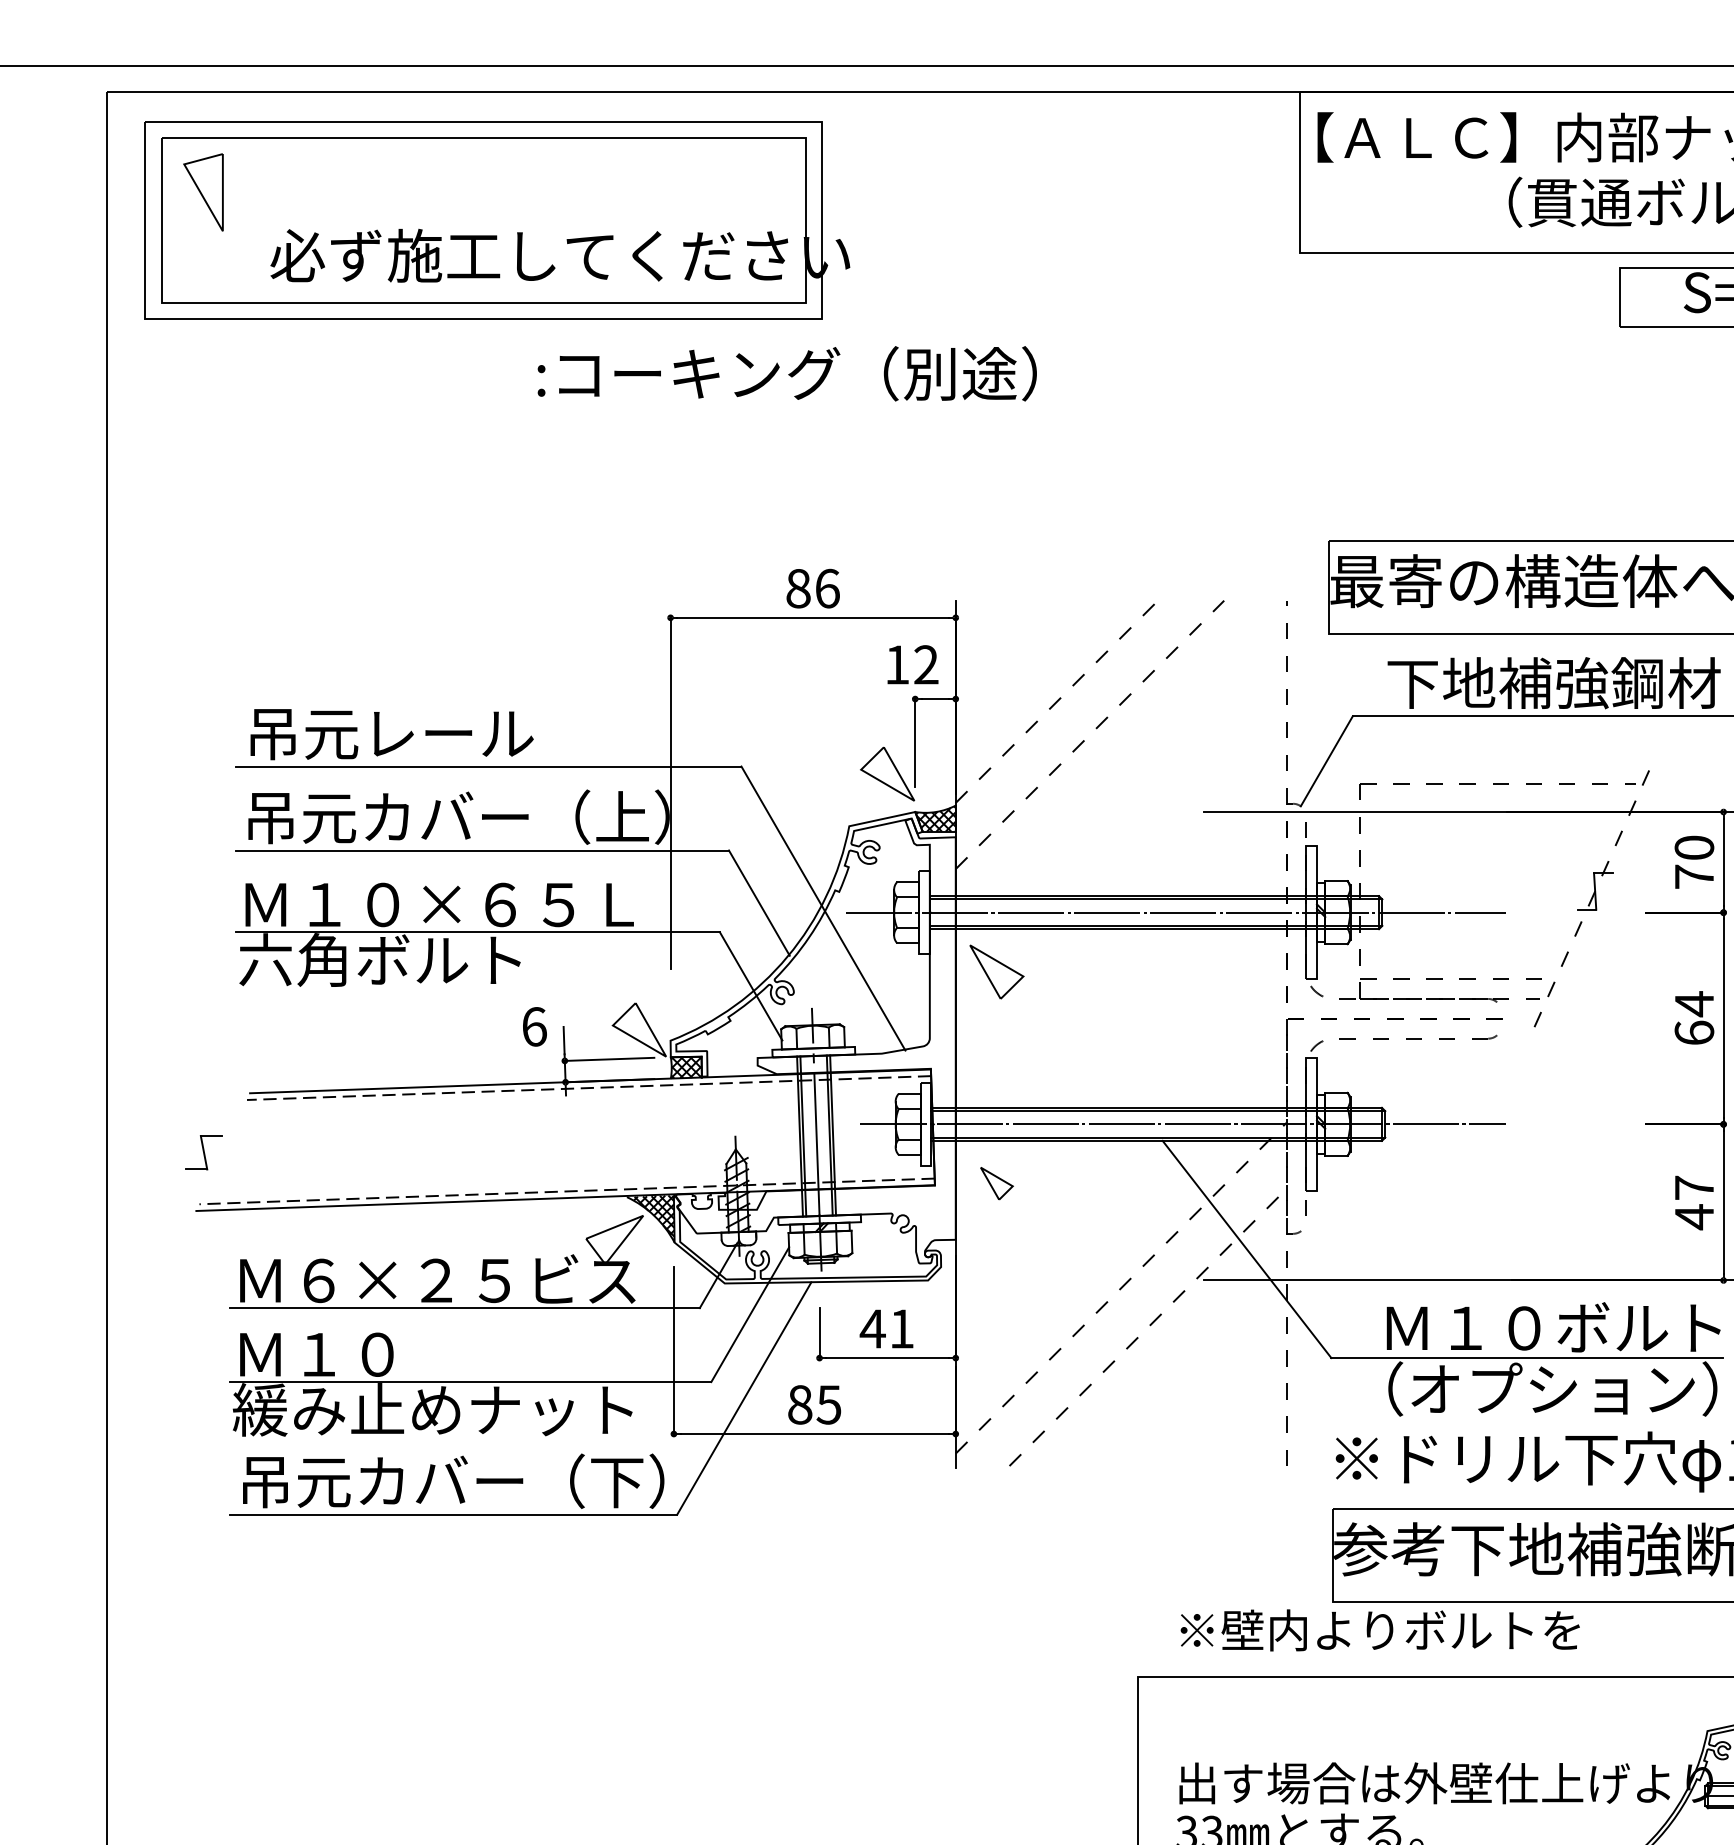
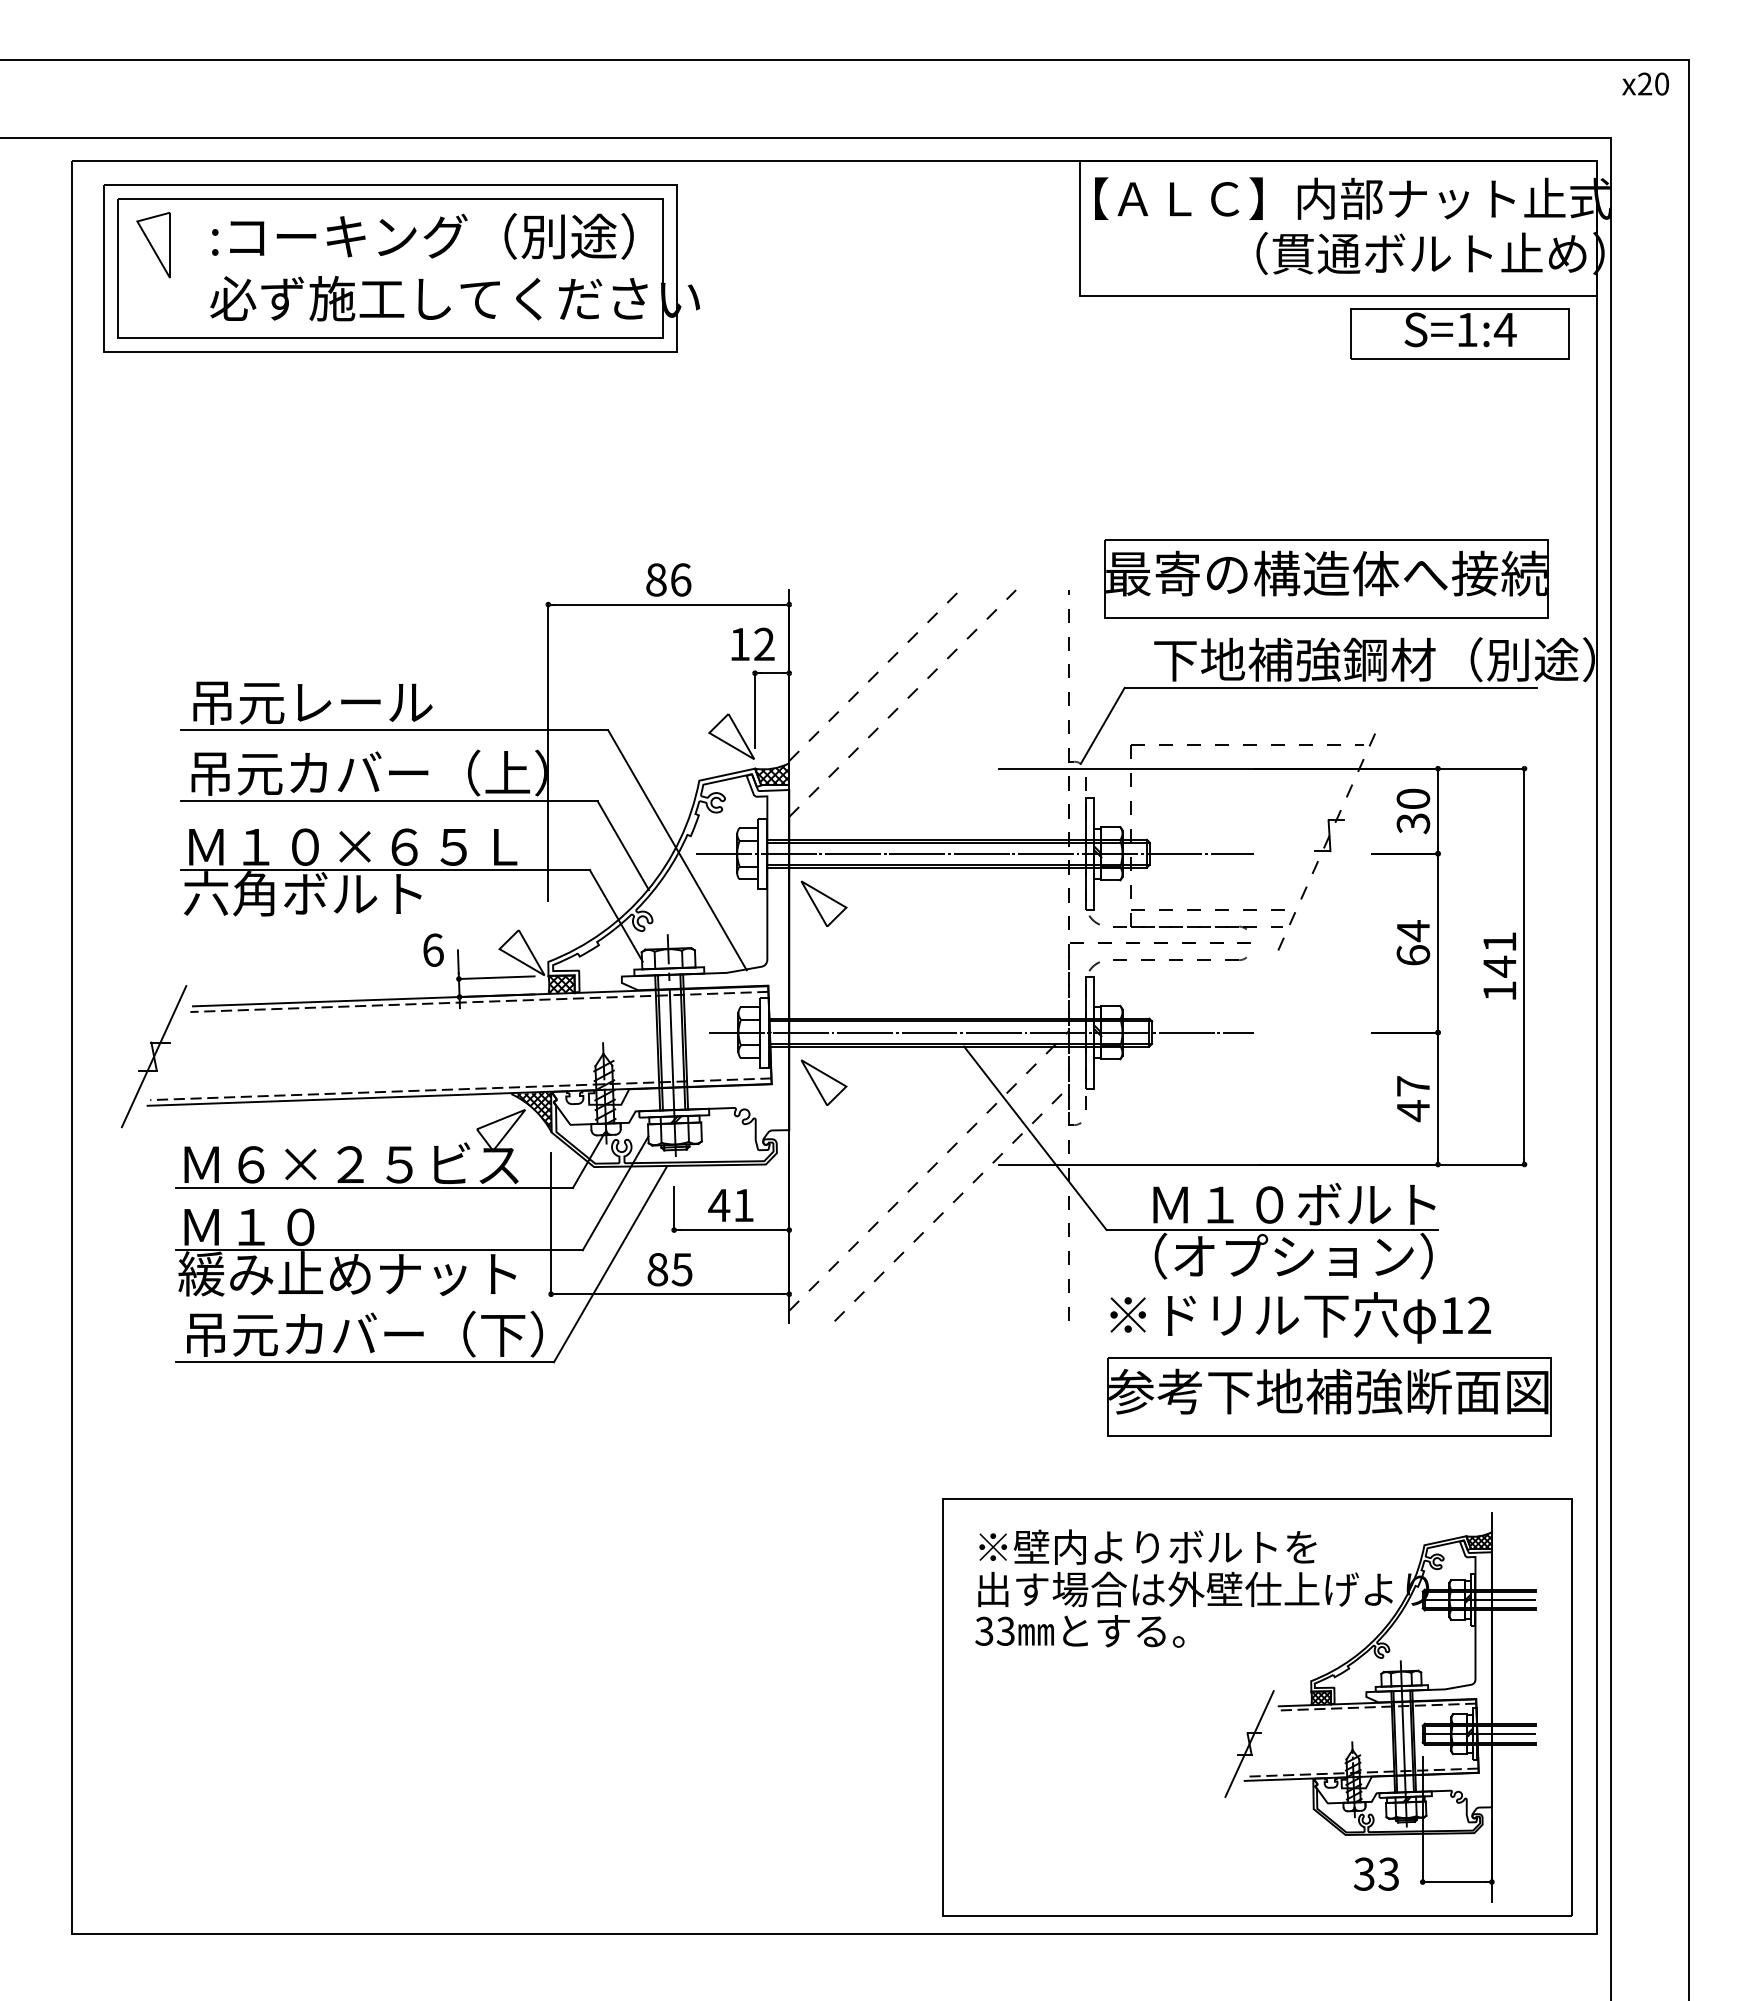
text: (786, 373) -> (422, 236), moved
text: (1694, 876) -> (1413, 823), 70 -> 30
line: (203, 1152) -> (153, 1056), added
part: (996, 1183) -> (823, 1082), size x1.67
text: (1379, 1629) -> (1147, 1546), moved

